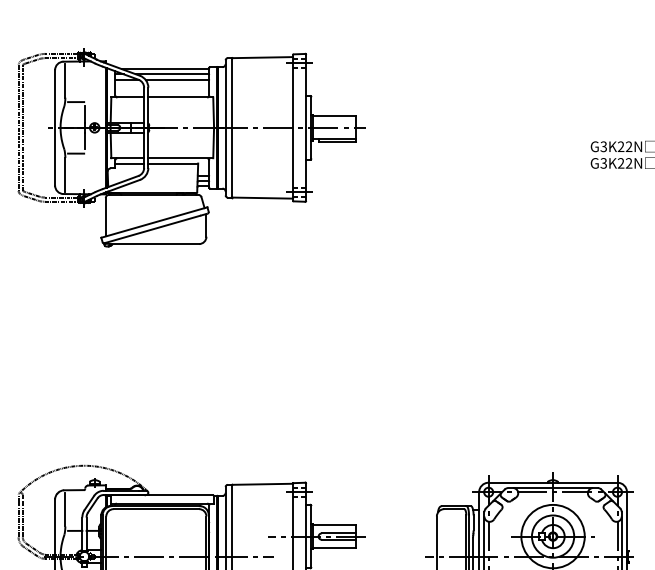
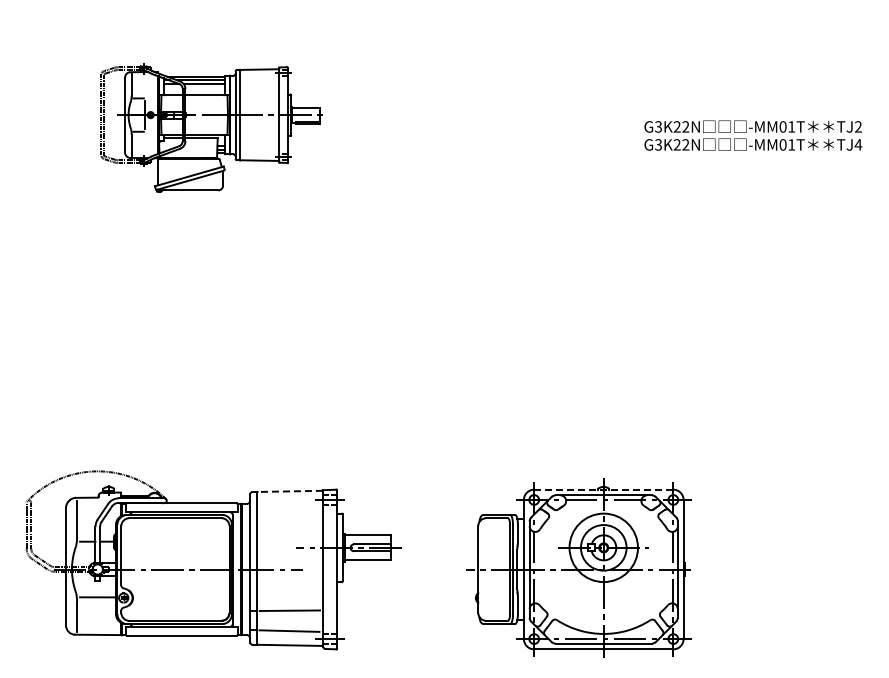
part: (191, 147) -> (213, 127), size x0.6
line: (552, 482) -> (603, 489), solid -> dashed
line: (262, 484) -> (290, 491), solid -> dashed

